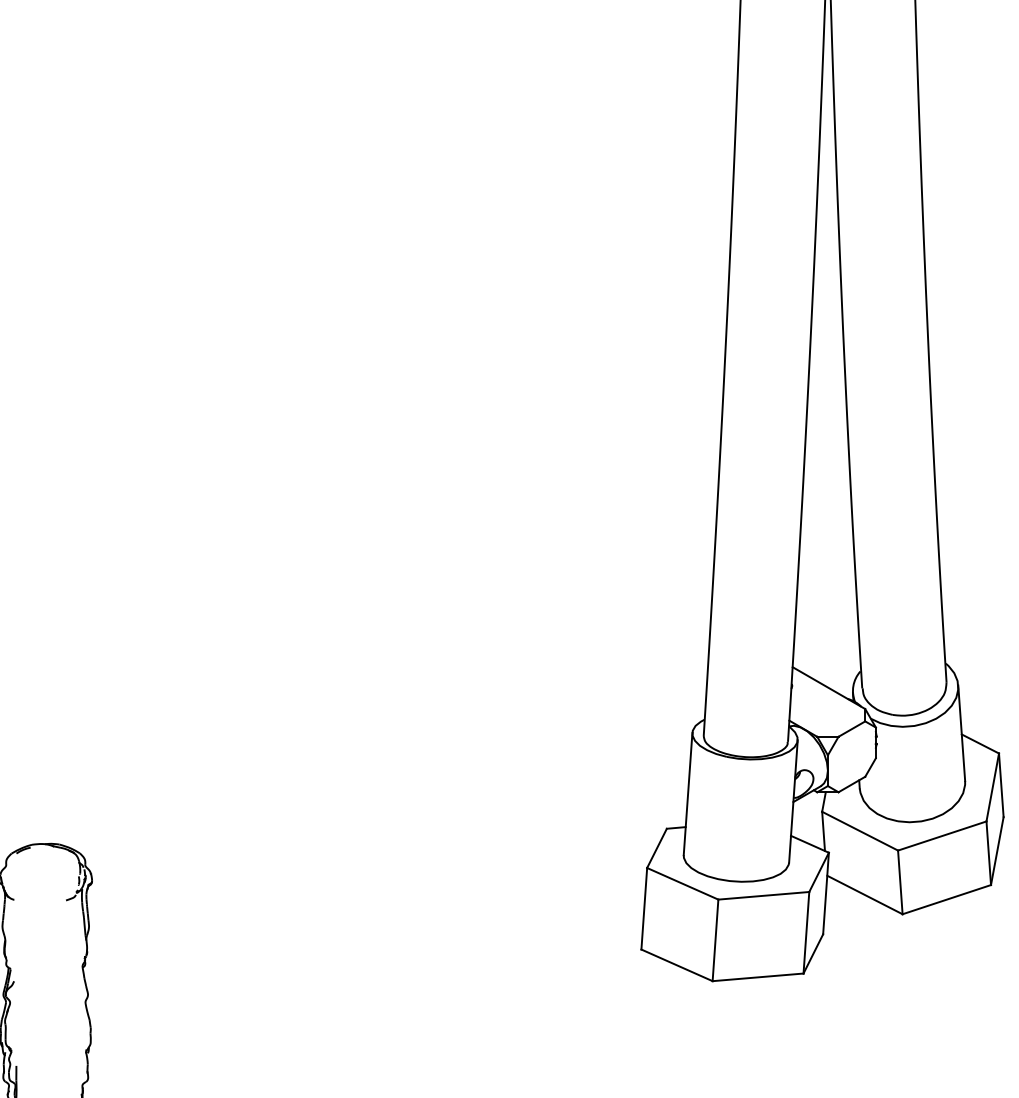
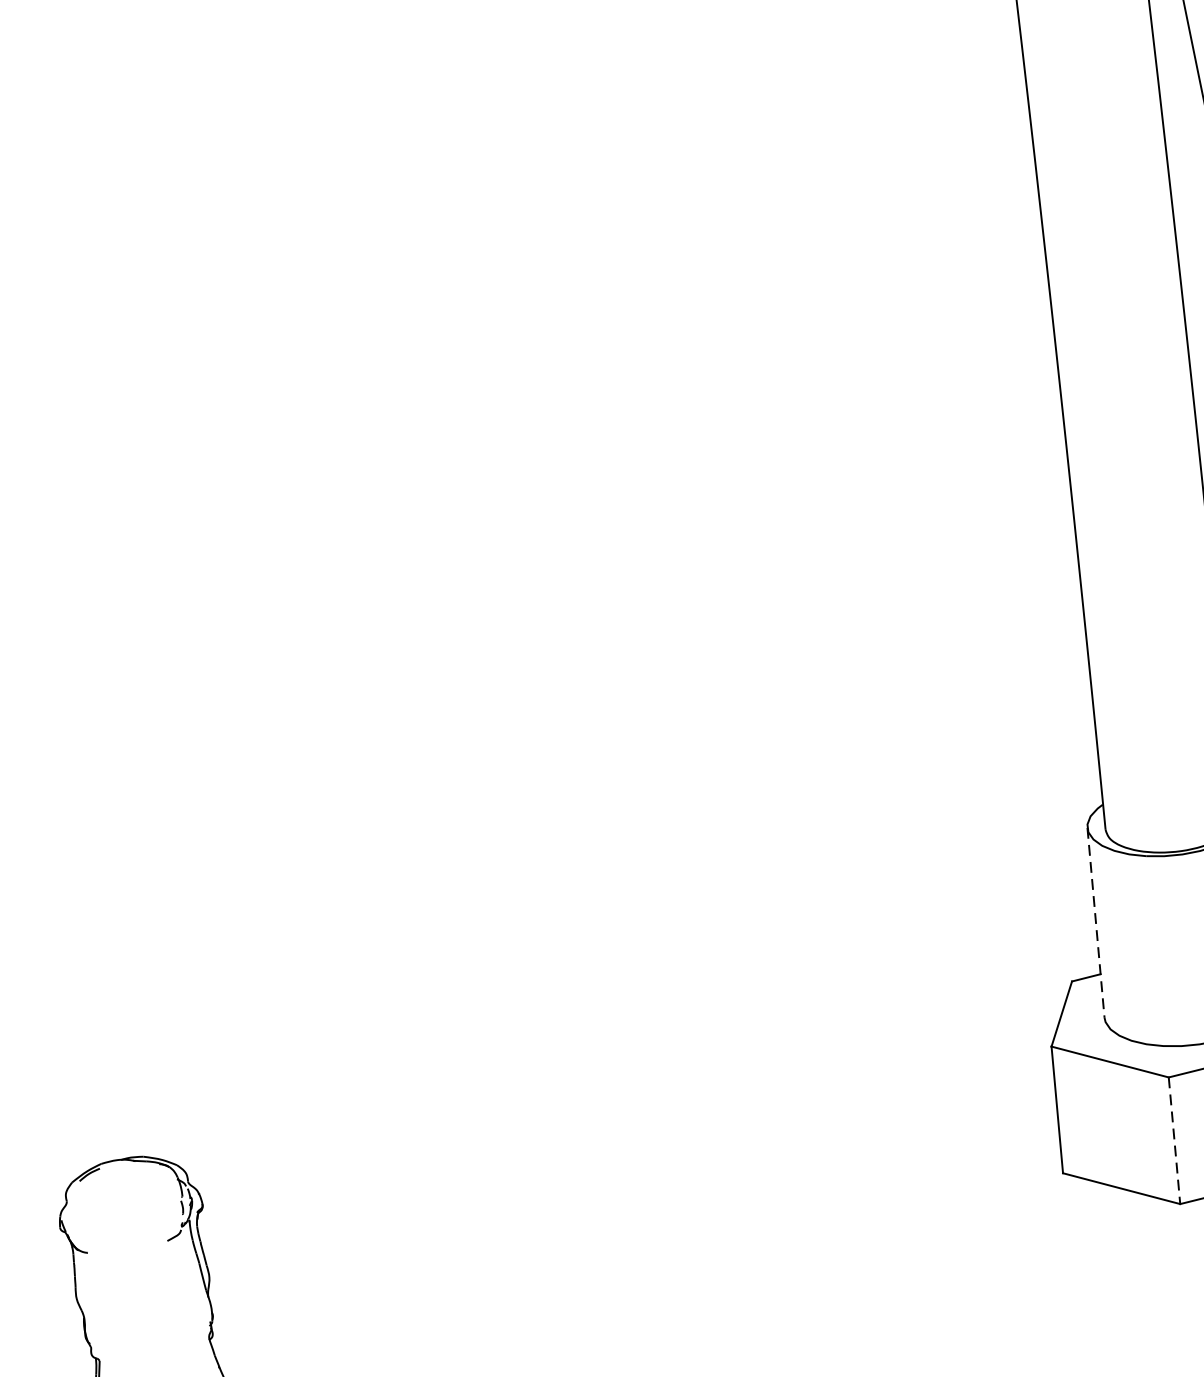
line: (688, 794) -> (1096, 923), solid -> dashed
line: (715, 940) -> (1174, 1140), solid -> dashed

